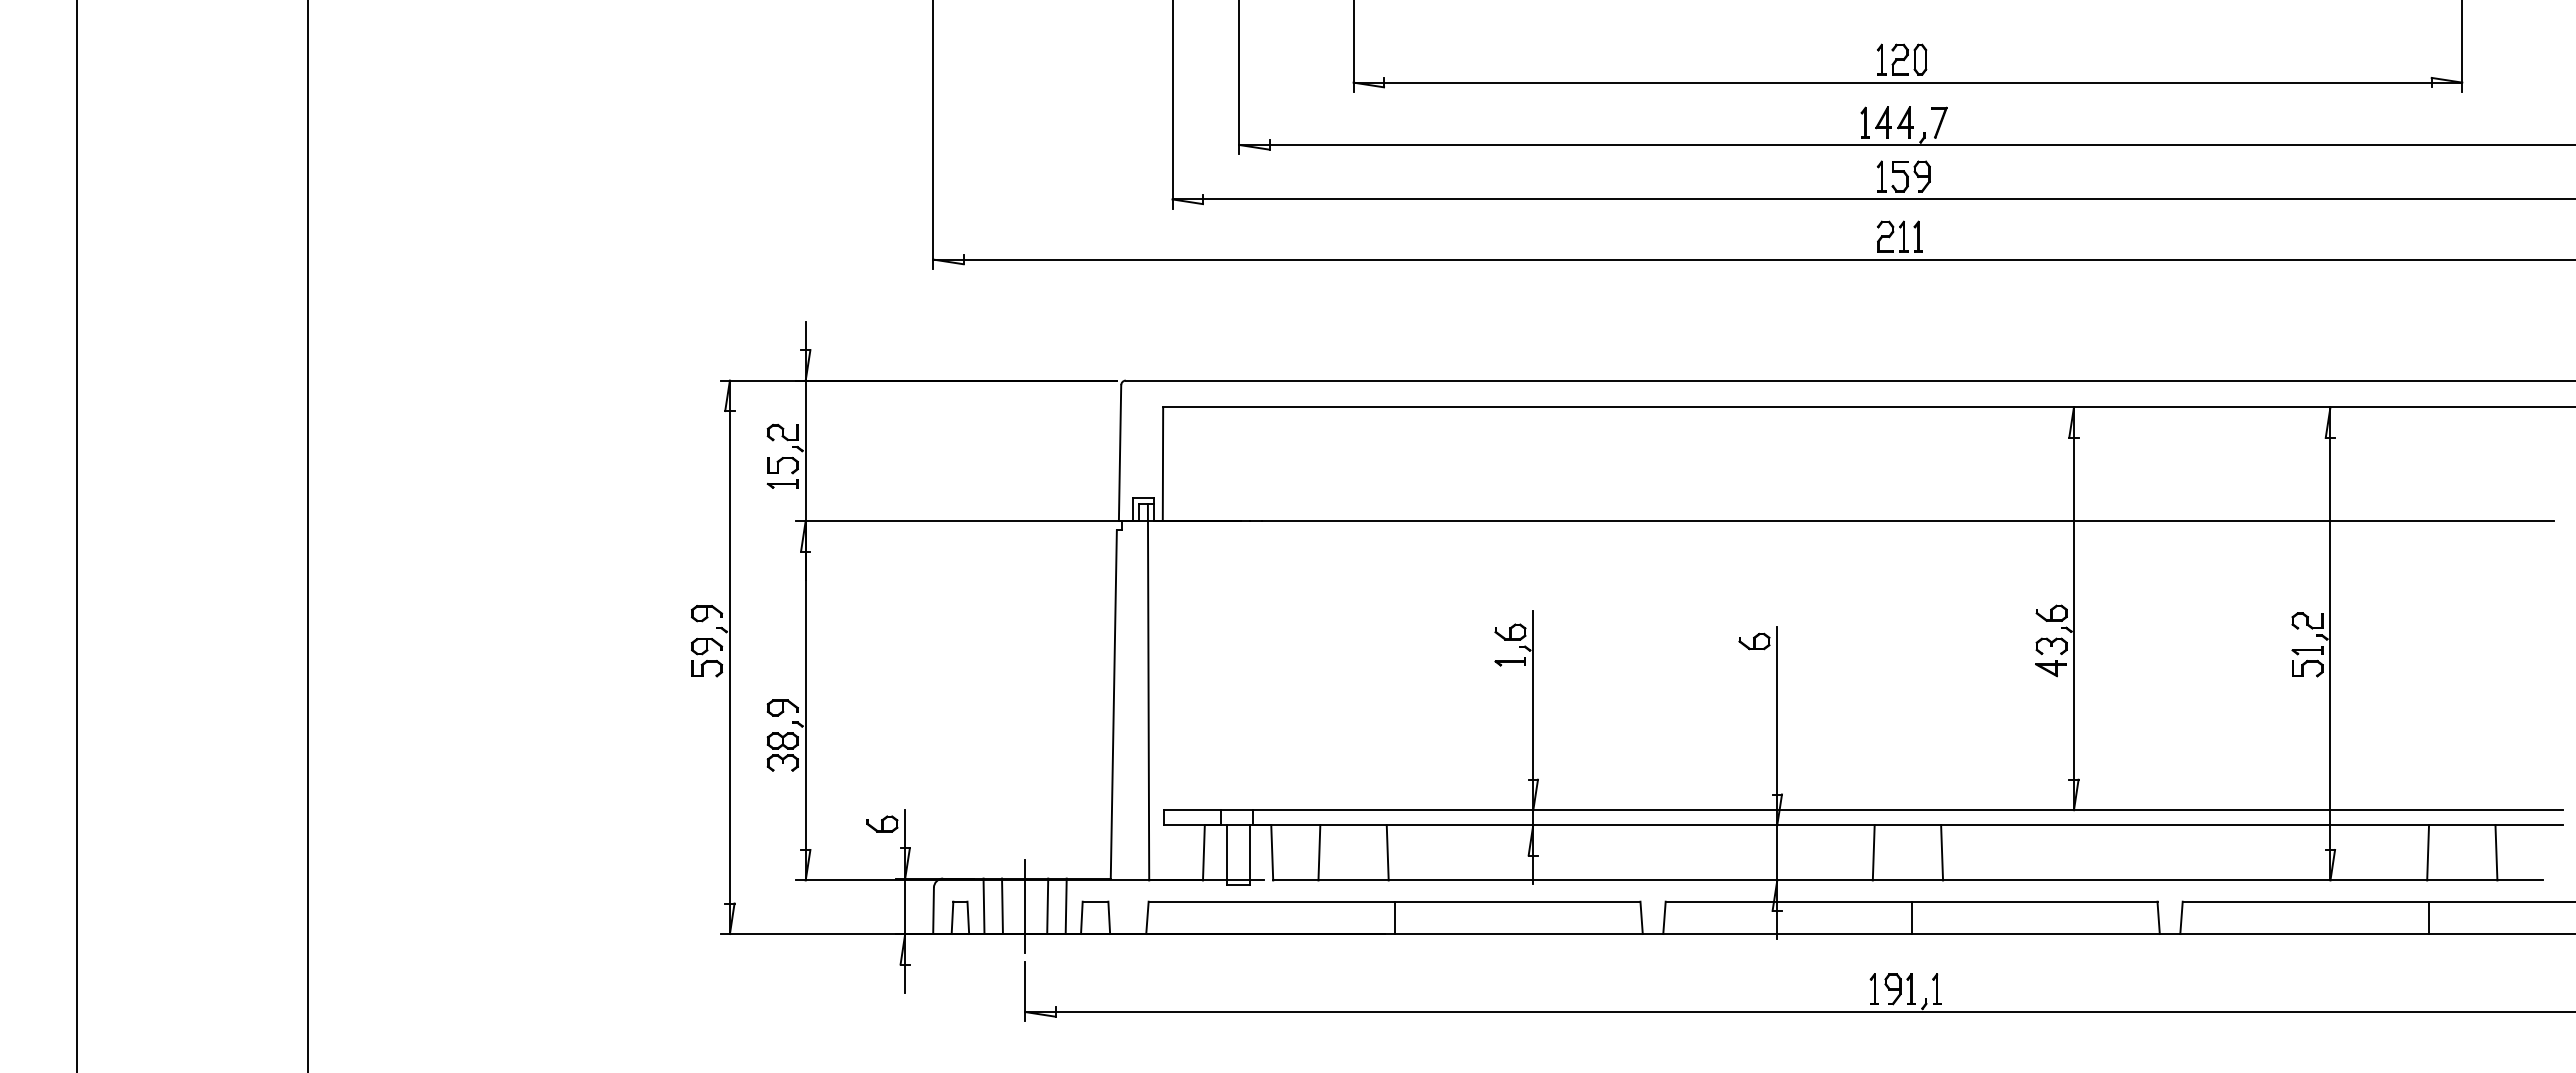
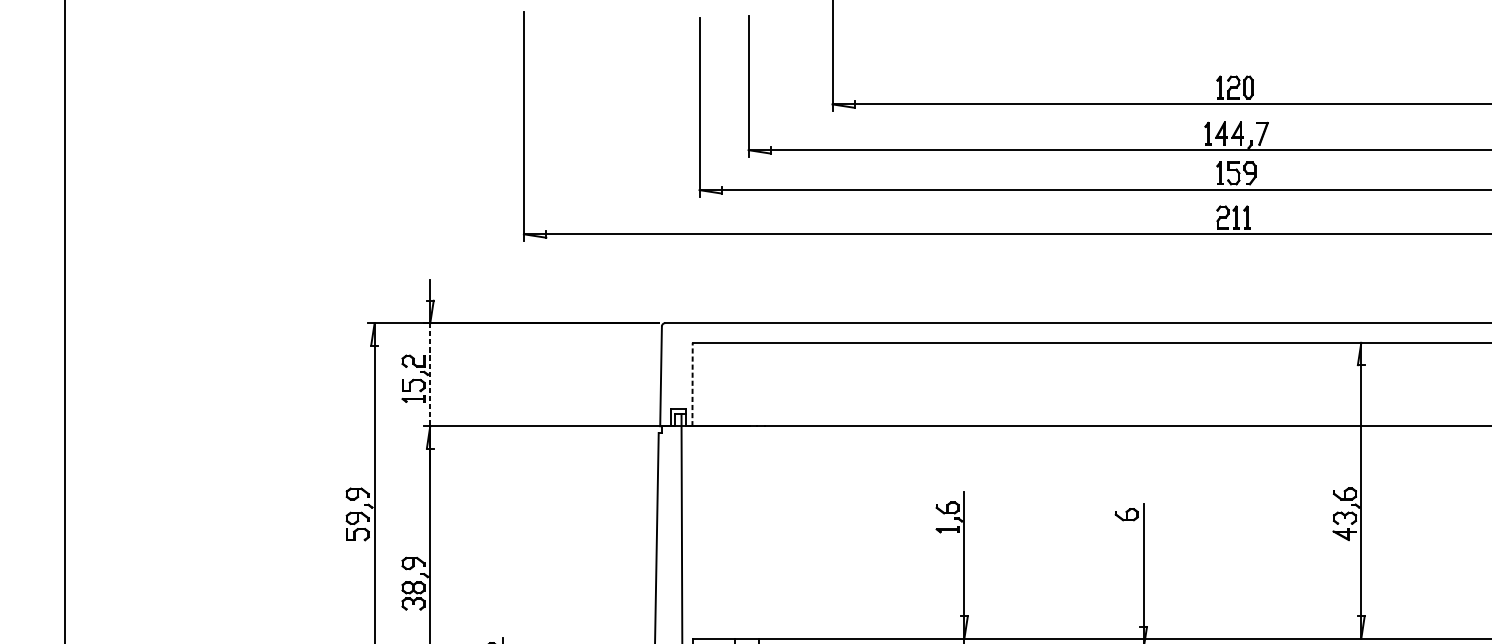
line: (805, 451) -> (430, 375), solid -> dashed
line: (1162, 464) -> (692, 384), solid -> dashed

